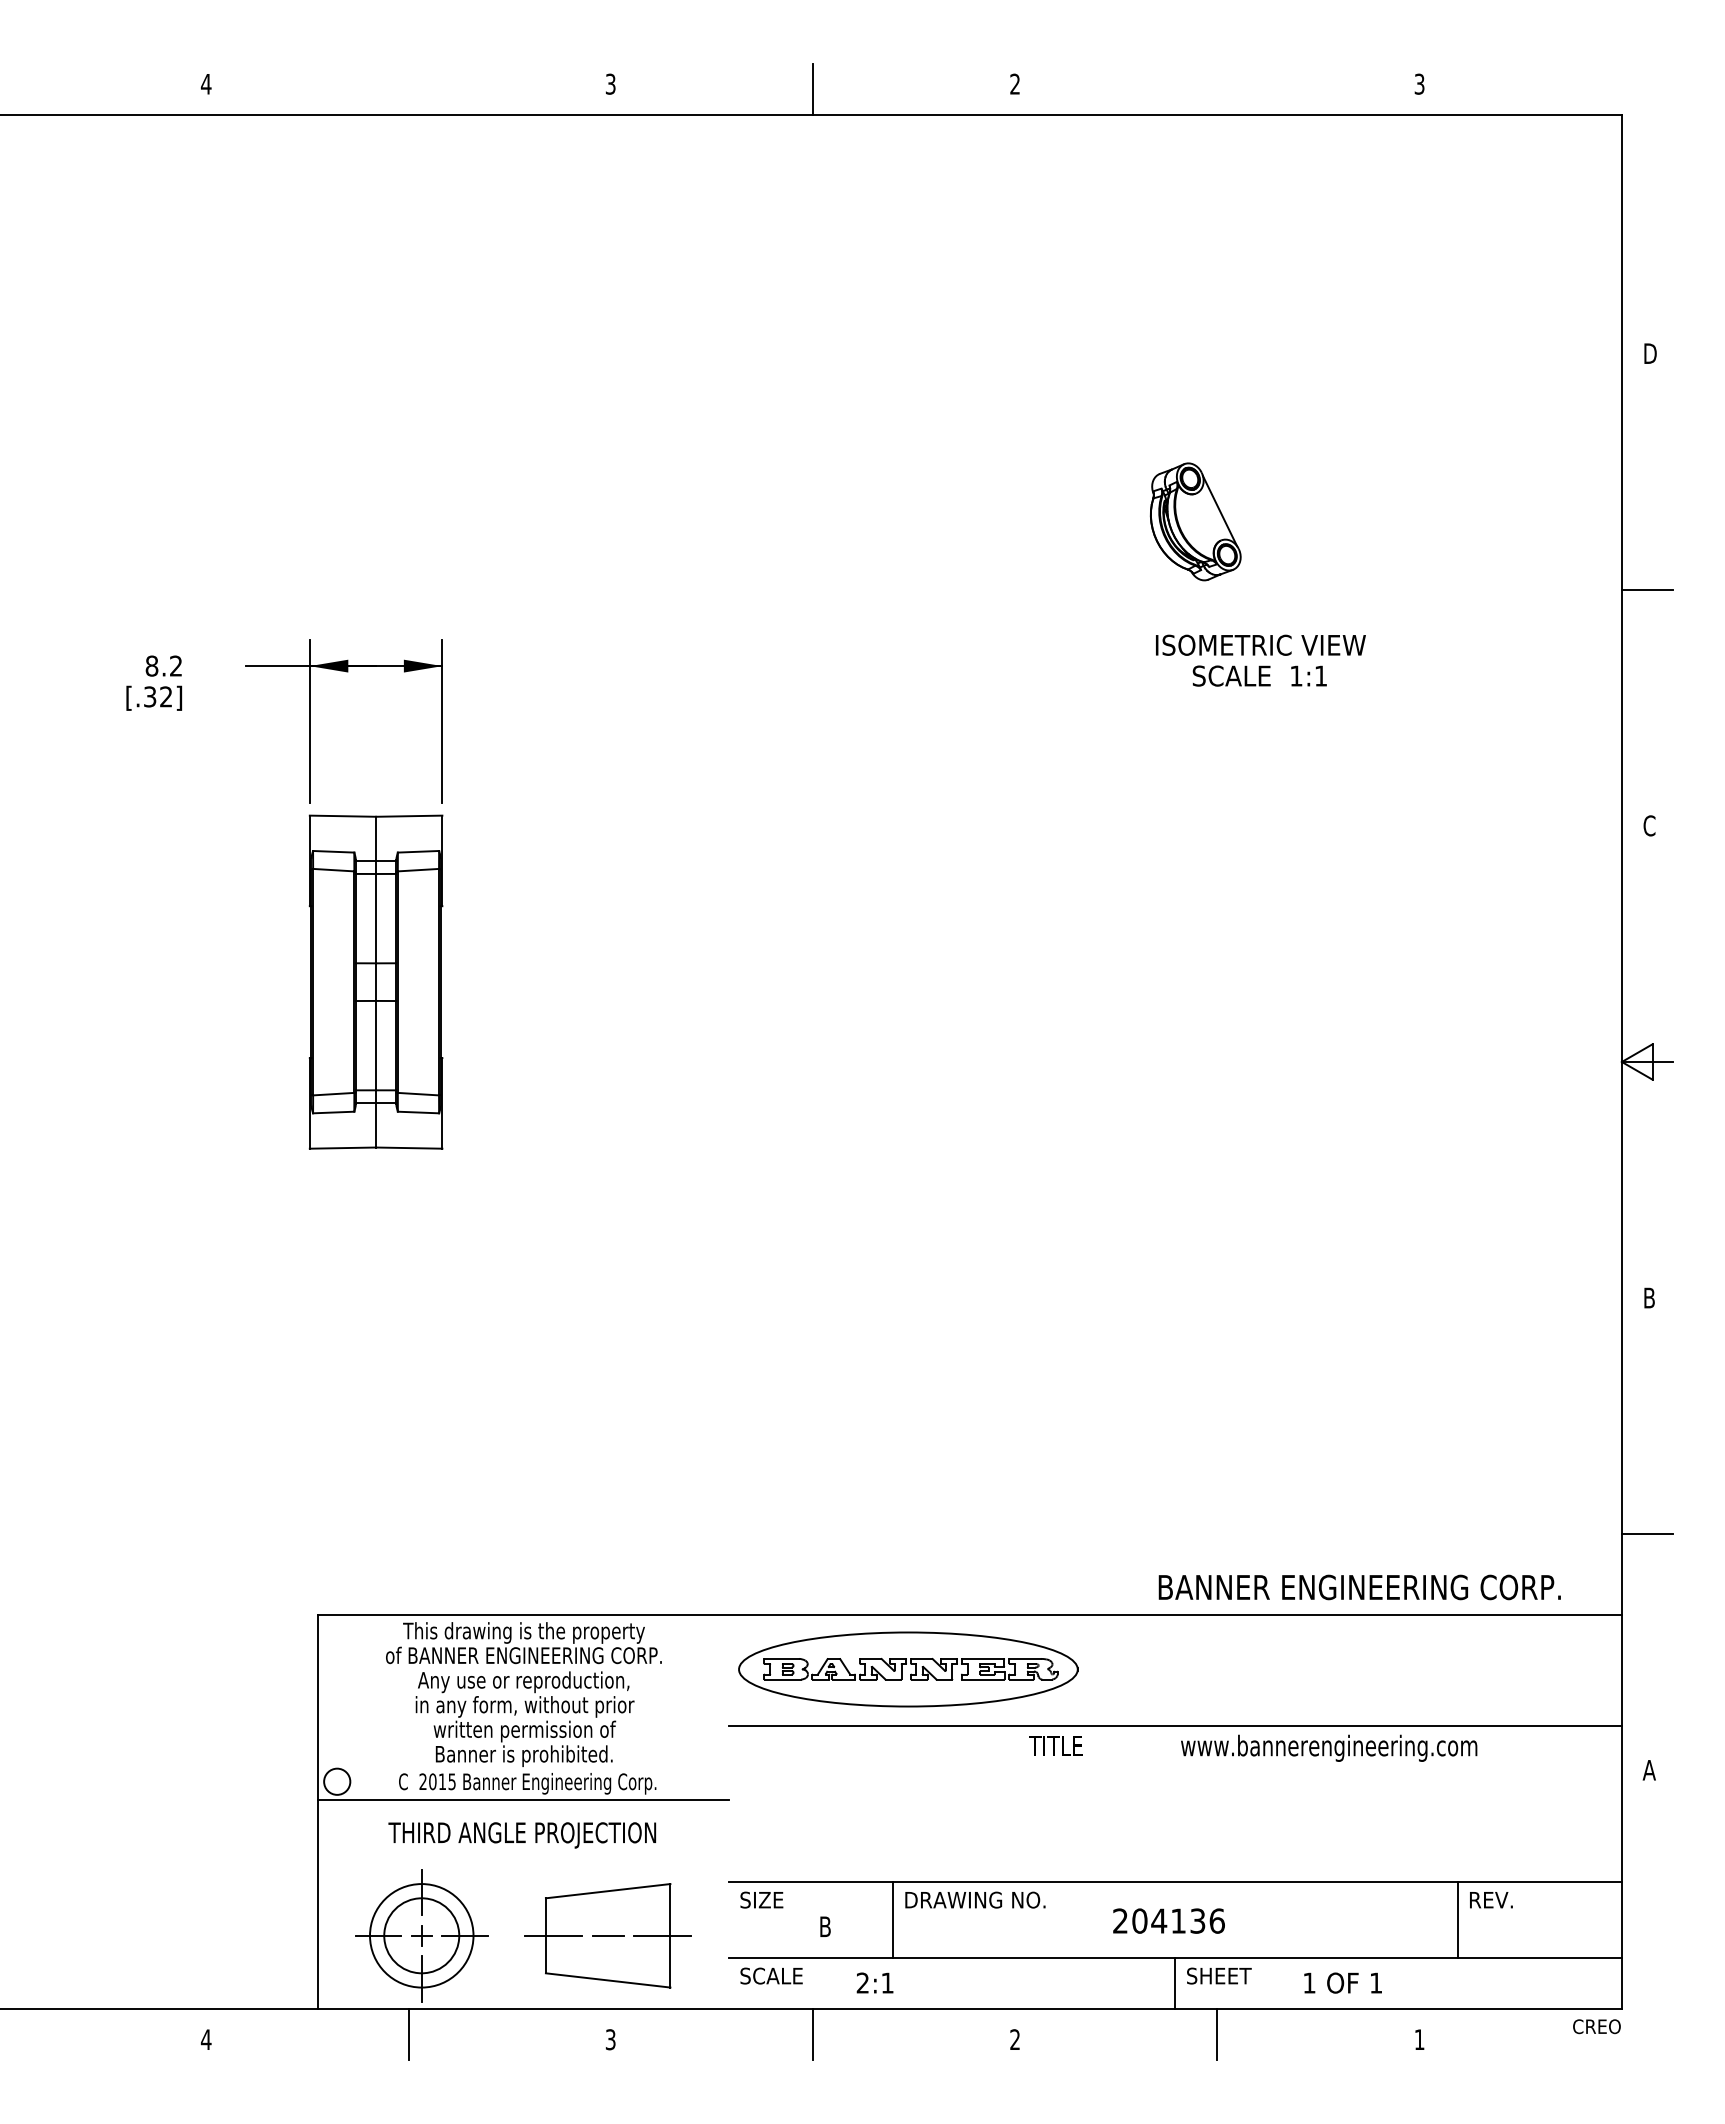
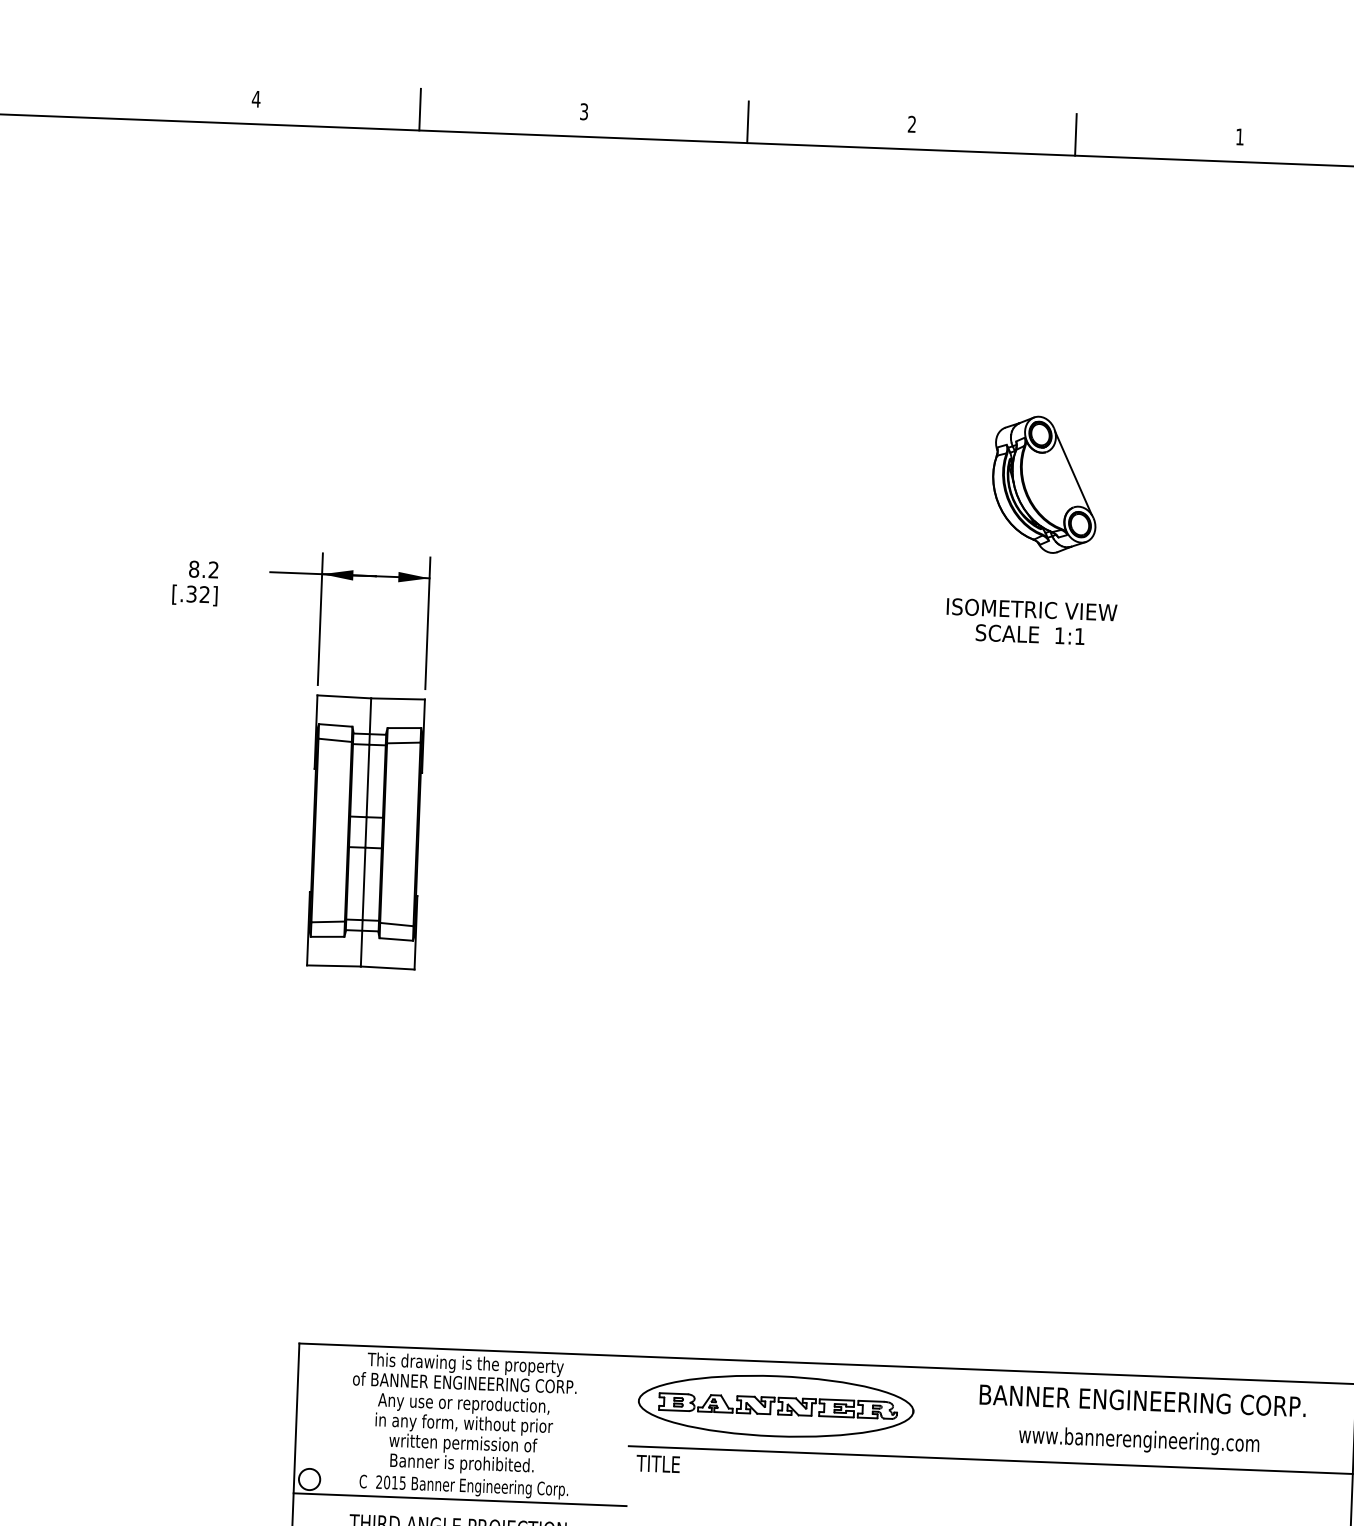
text: (1419, 83) -> (1239, 136), 3 -> 1
line: (408, 89) -> (420, 109), added
line: (1217, 89) -> (1075, 134), added
part: (1195, 521) -> (1044, 484), size x1.43
text: (1260, 660) -> (1031, 622), moved
text: (1359, 1587) -> (1142, 1400), moved
text: (1055, 1745) -> (657, 1463), moved
text: (1329, 1747) -> (1139, 1440), moved

